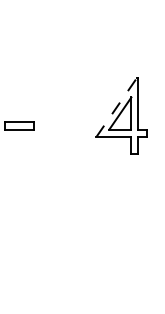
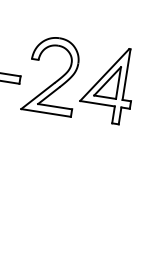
line: (116, 107) -> (104, 74), dashed -> solid
part: (69, 120) -> (56, 80), added

